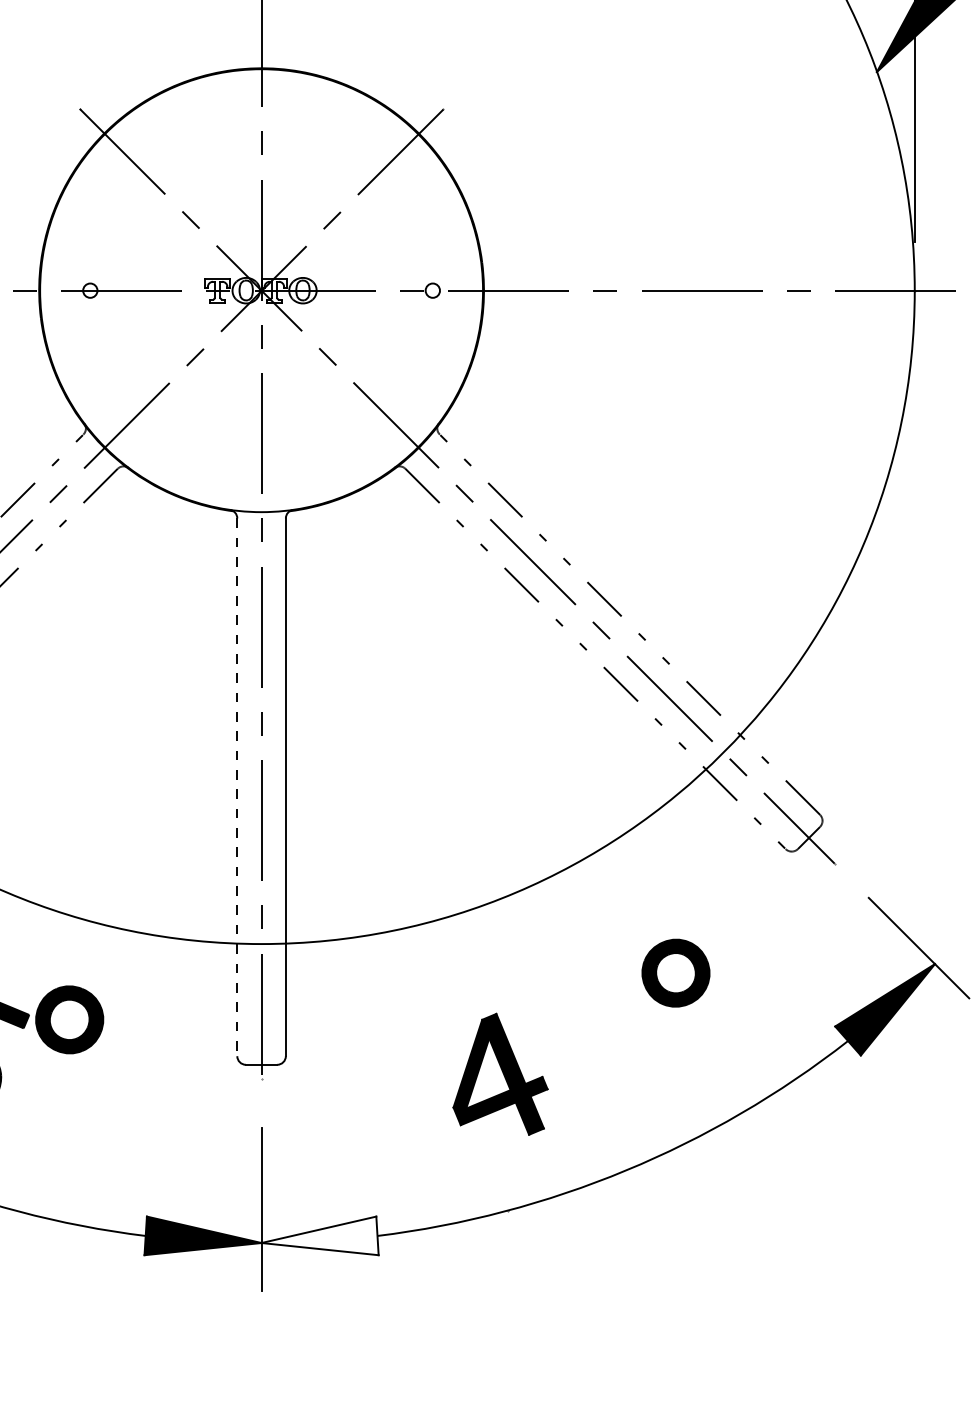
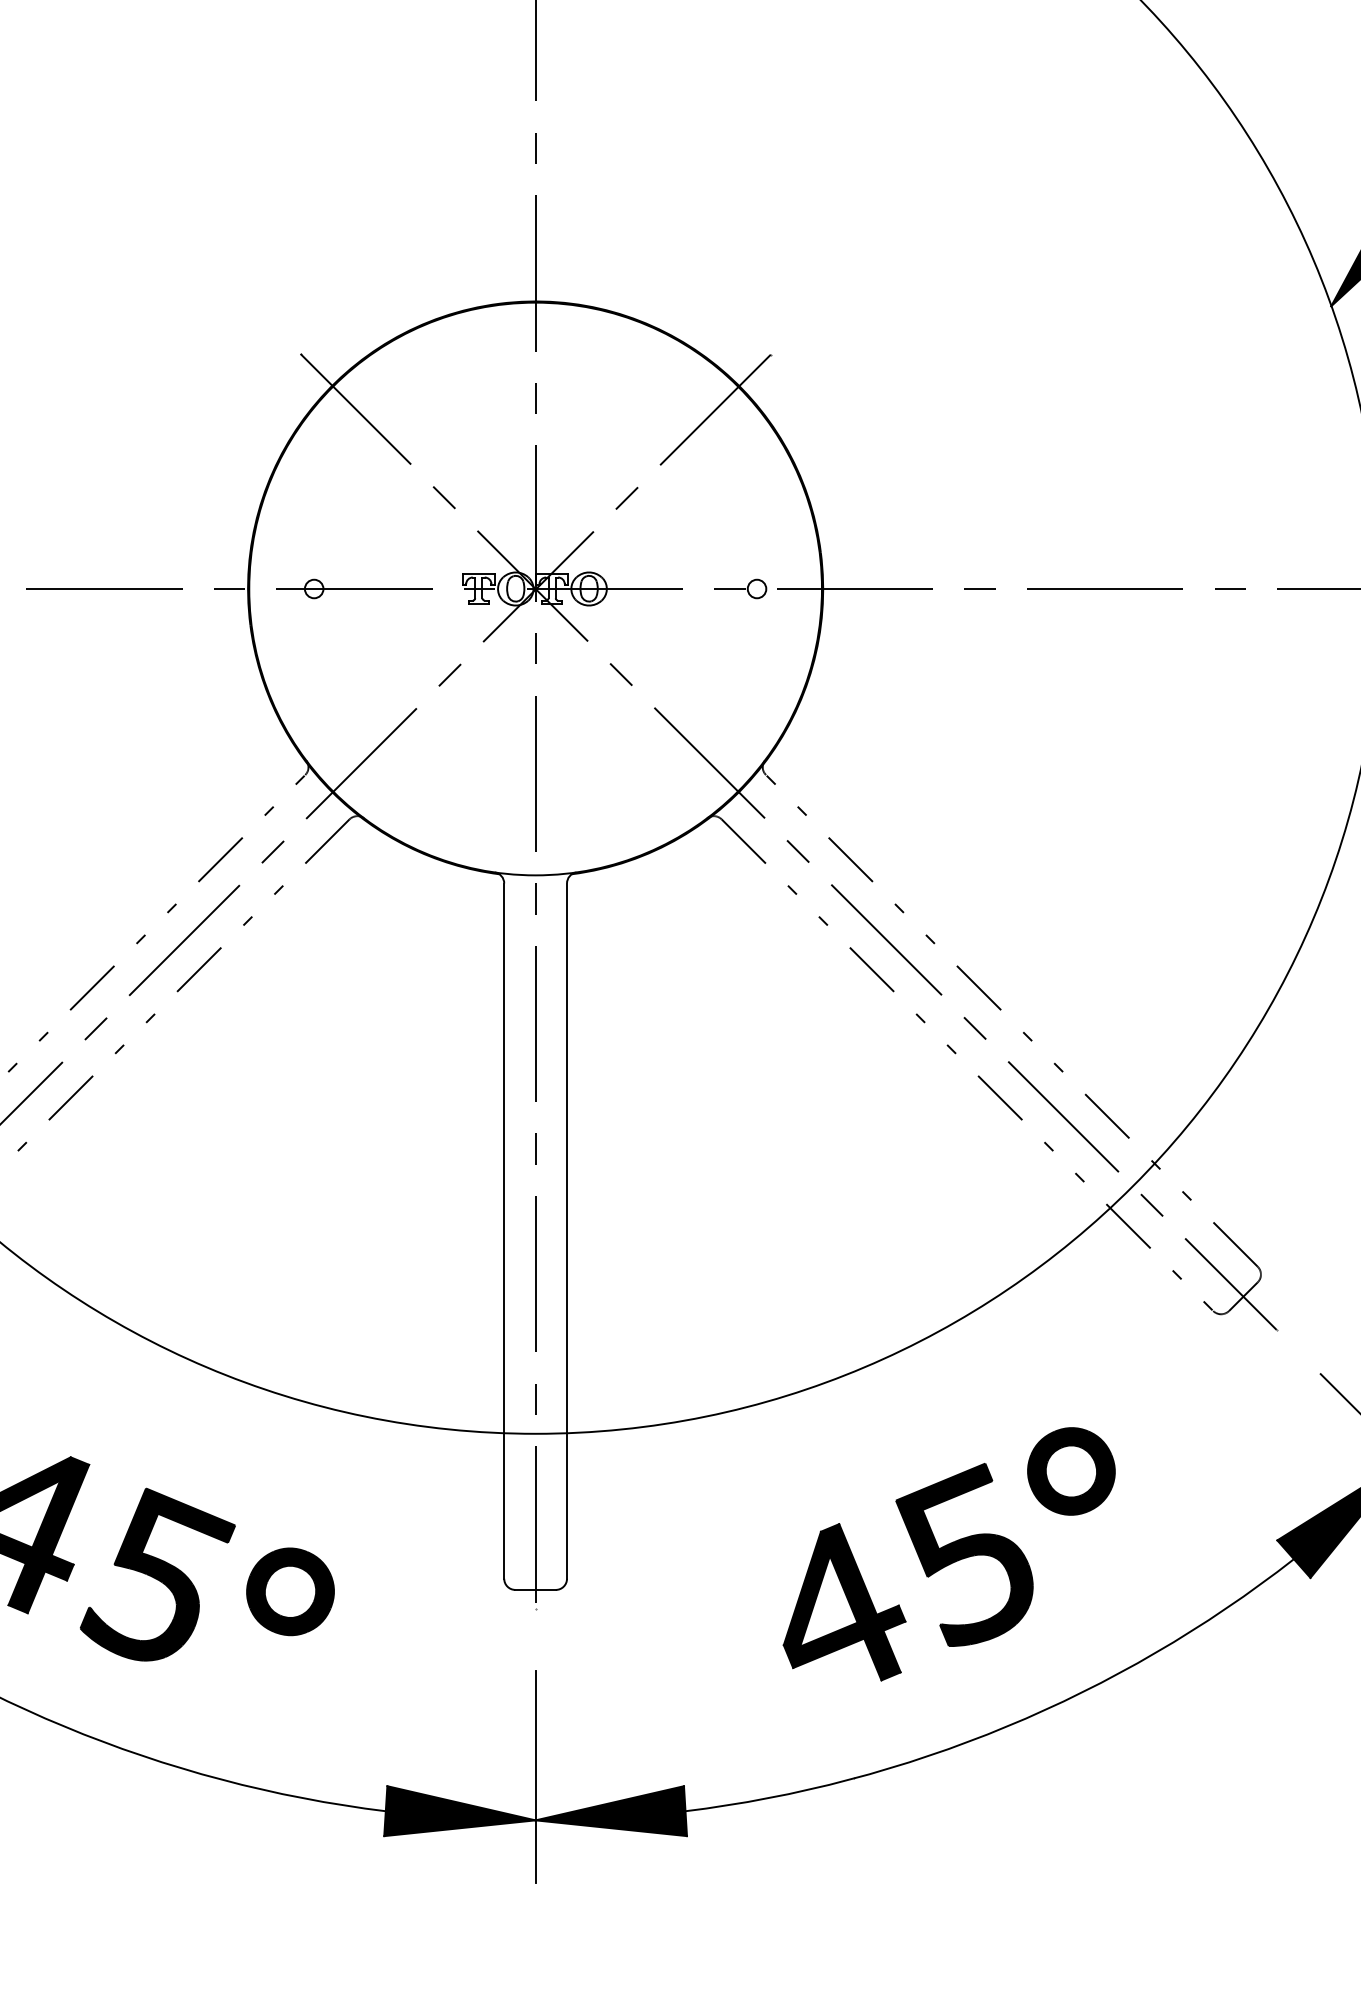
line: (237, 787) -> (504, 1231), dashed -> solid
part: (69, 1019) -> (290, 1591), moved
part: (593, 1037) -> (964, 1554), added
fill: (319, 1236) -> (610, 1811), added

